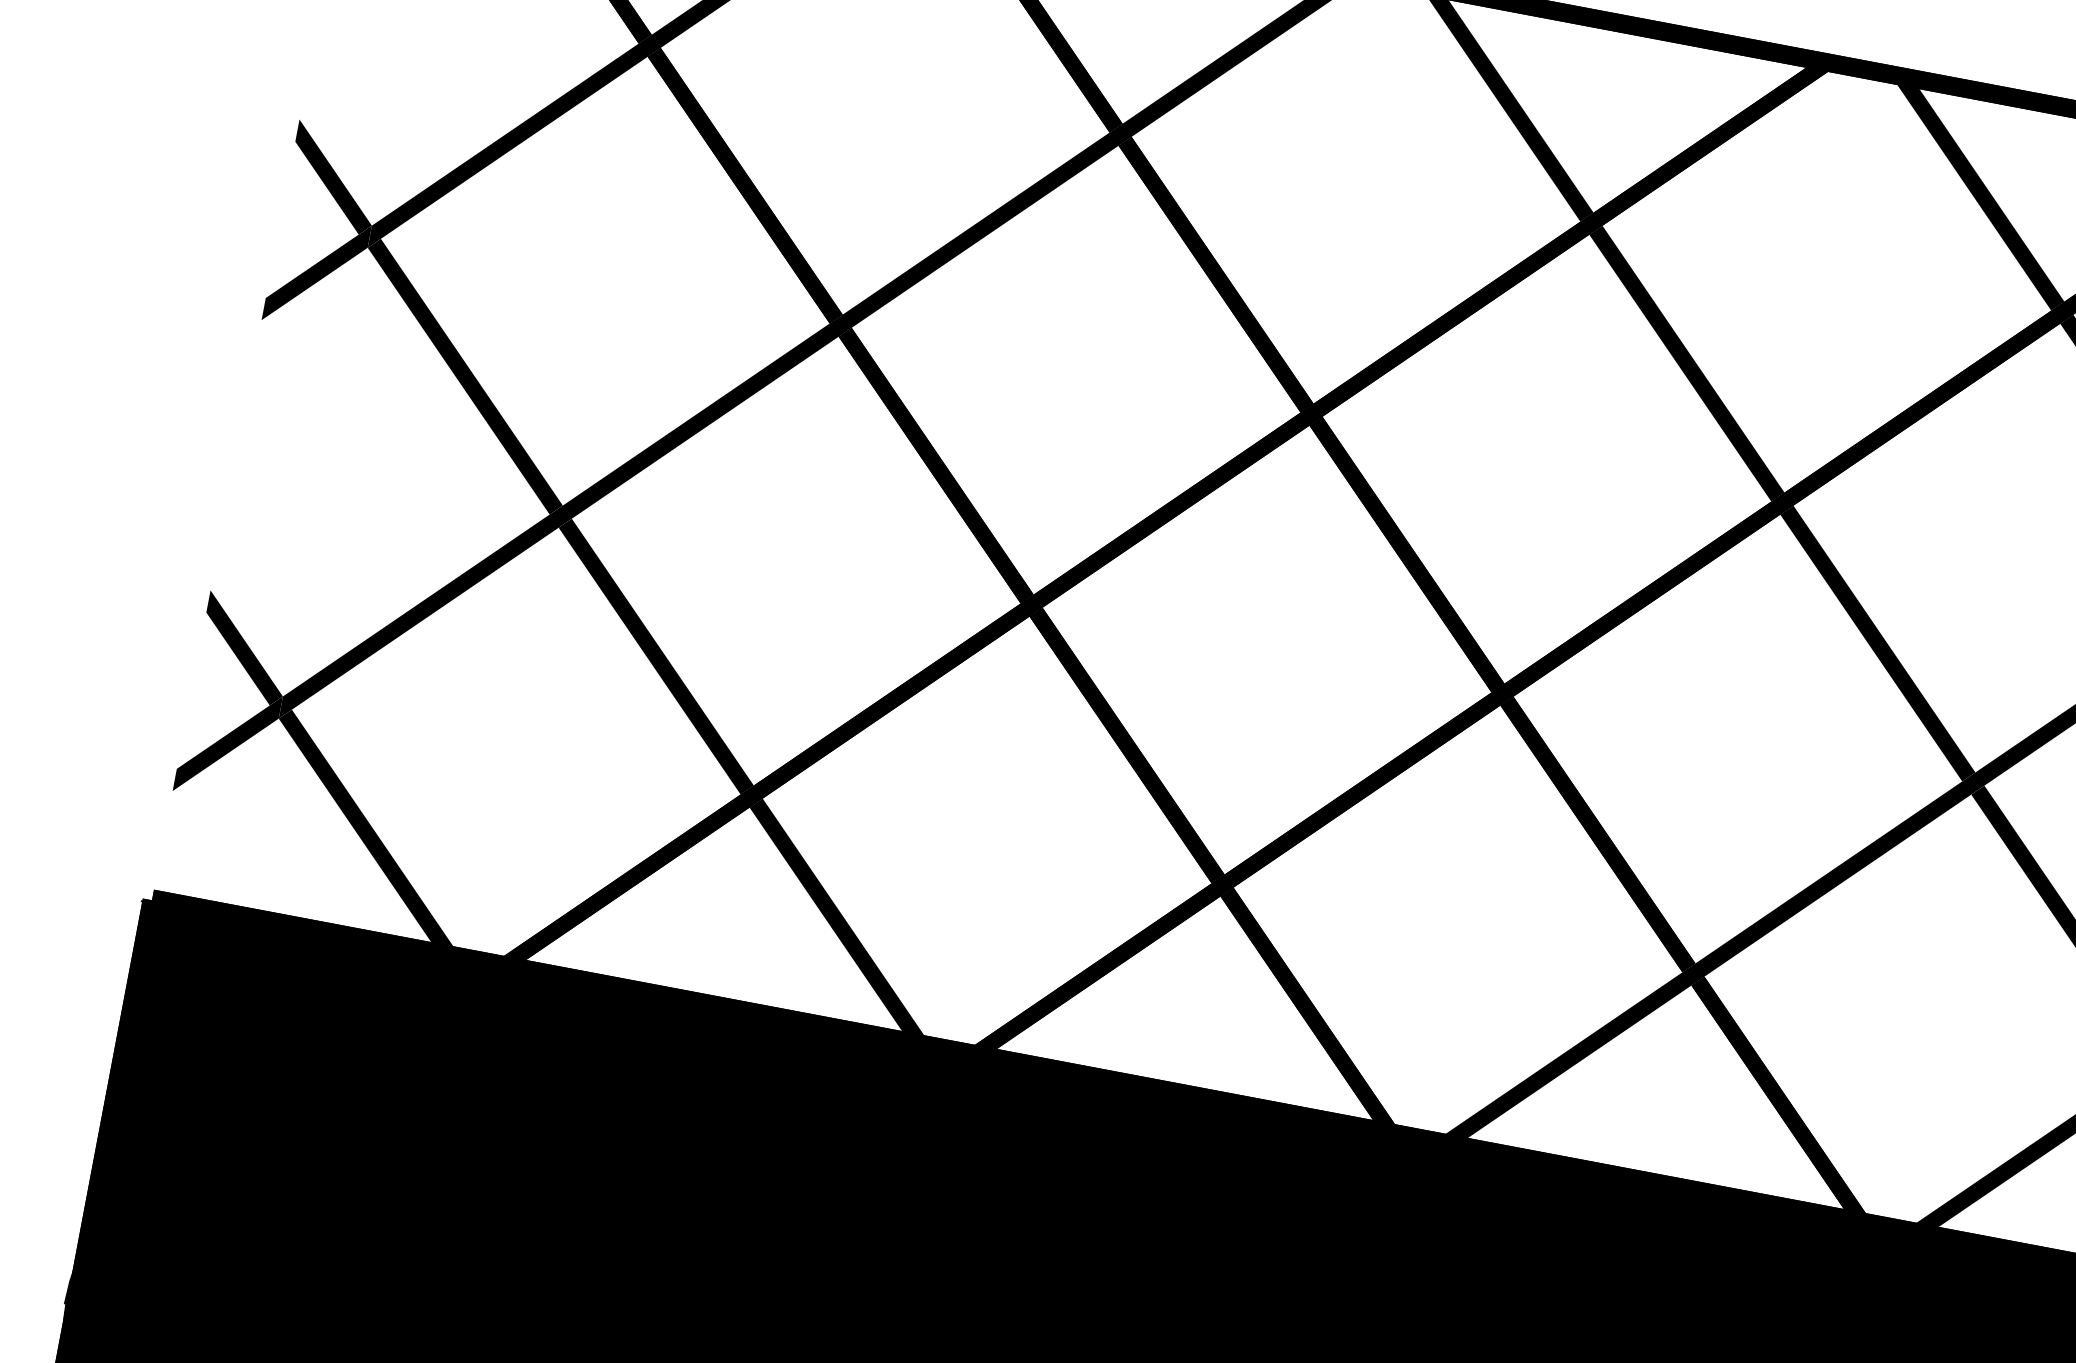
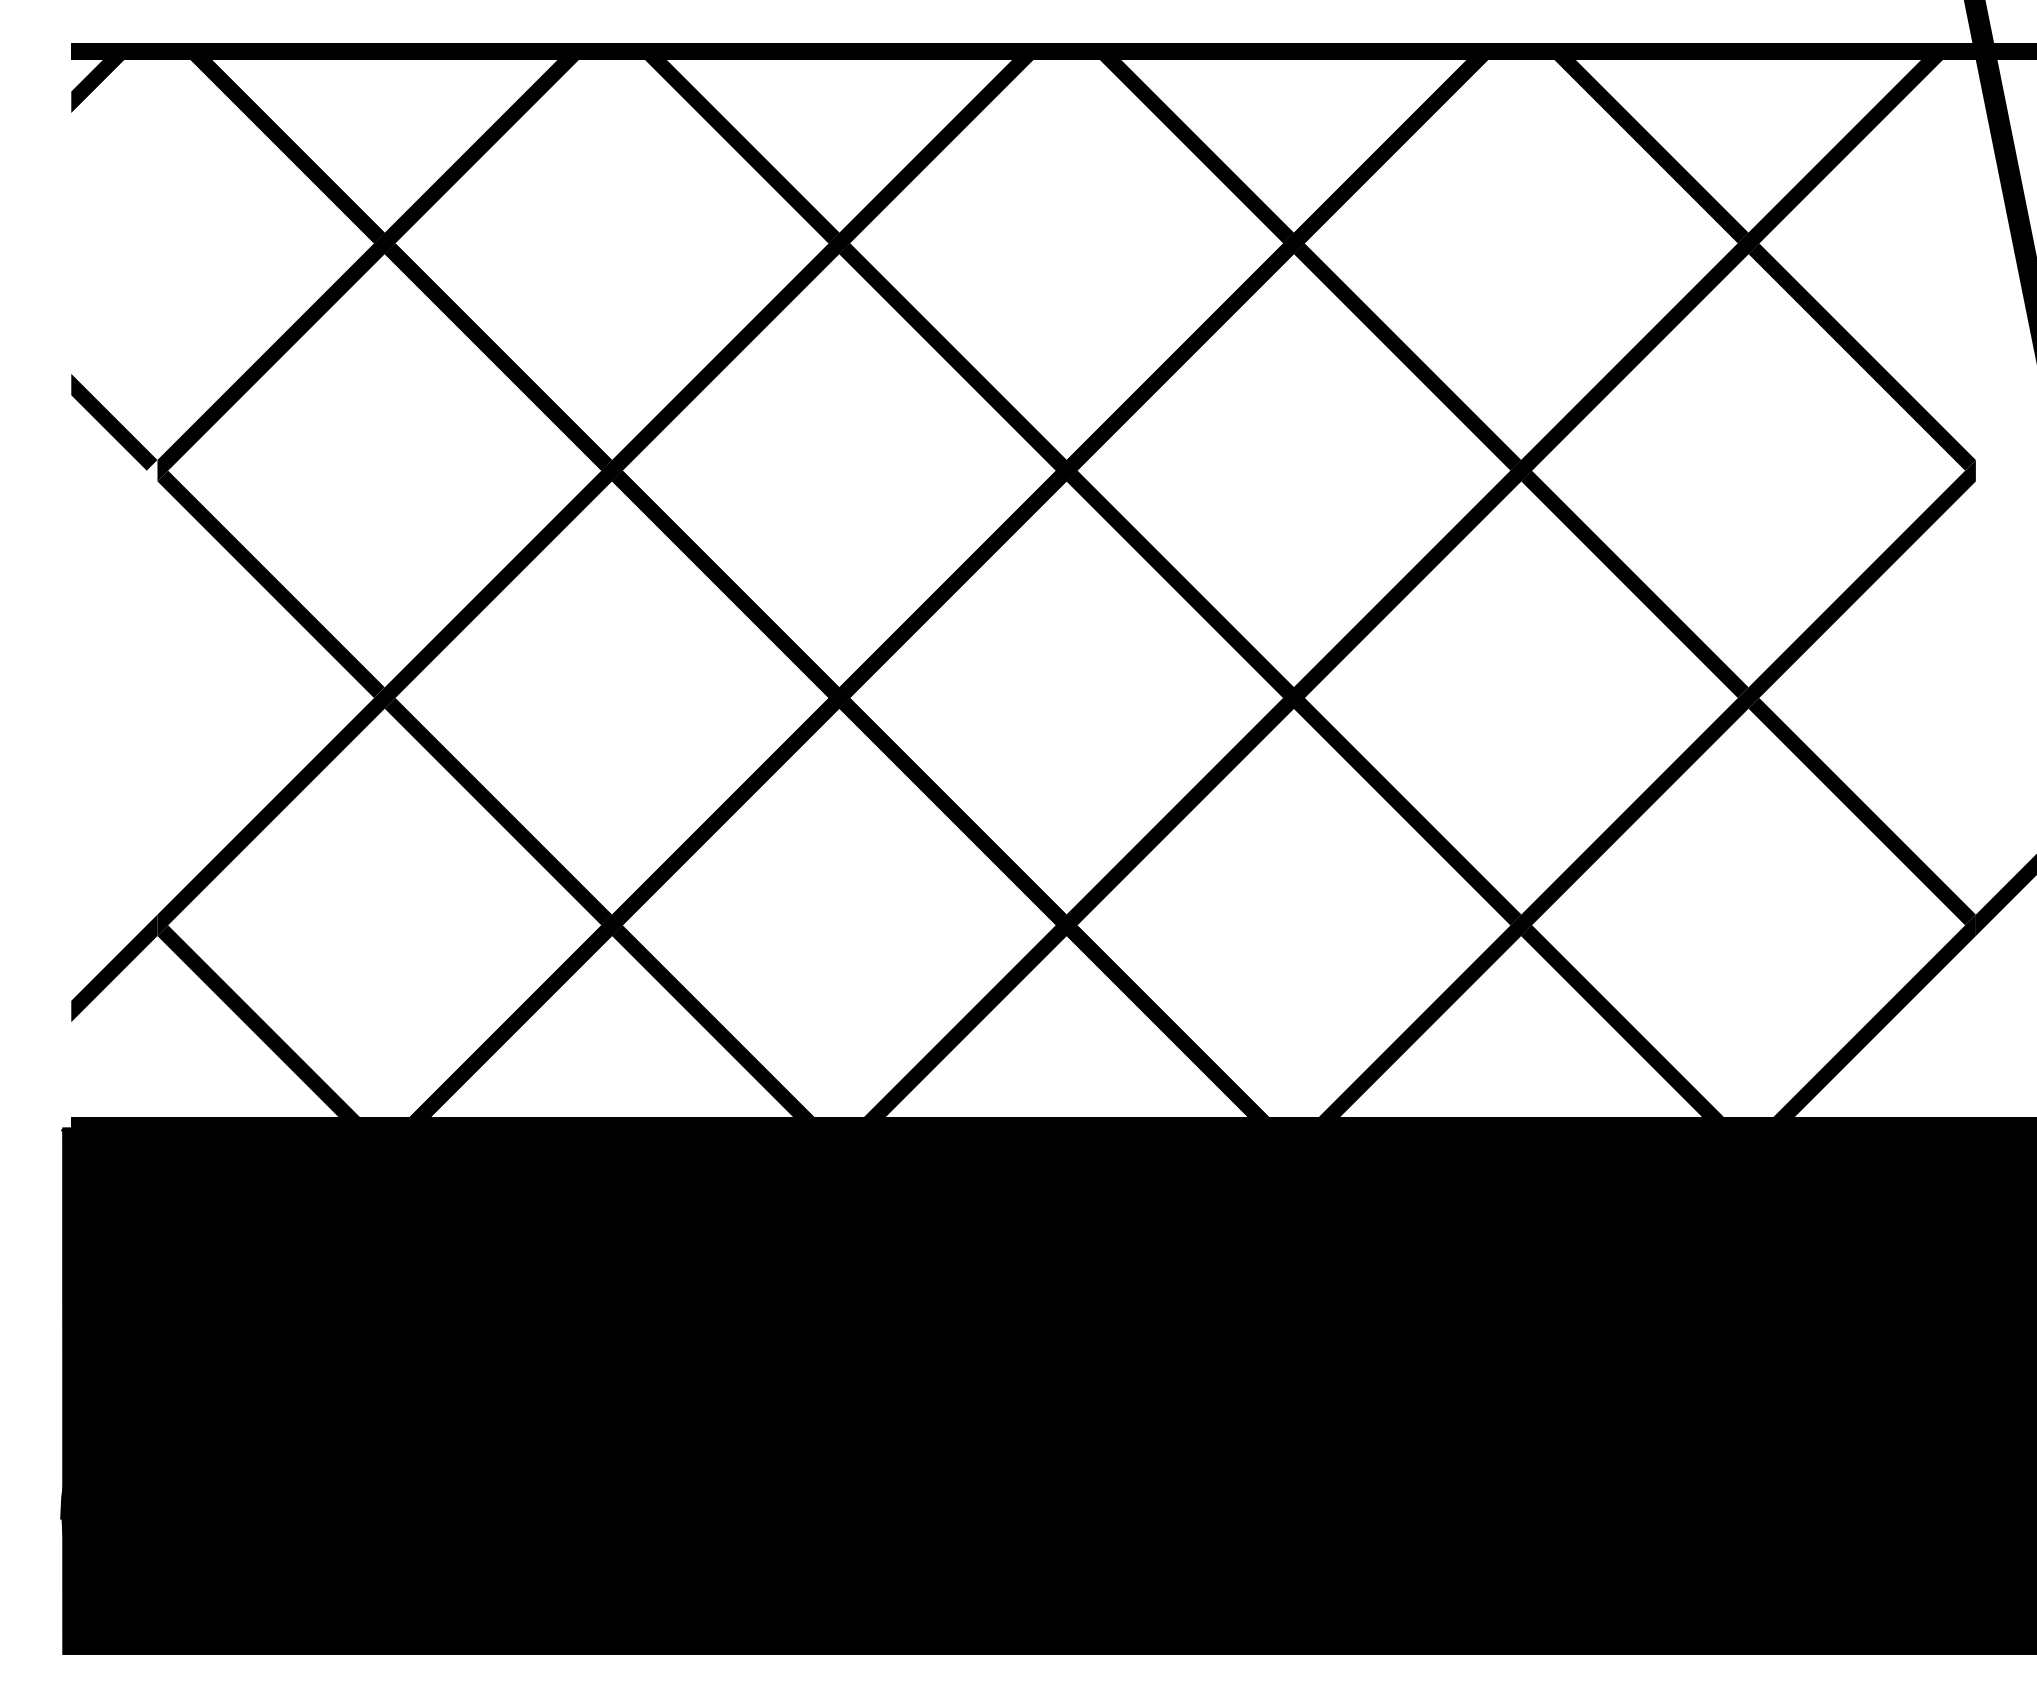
fill: (316, 272) -> (114, 513), removed
fill: (245, 648) -> (114, 876), removed

